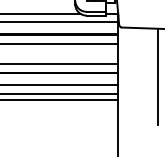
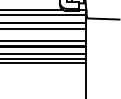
line: (159, 76) -> (111, 48), removed

